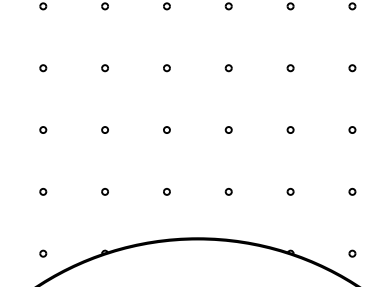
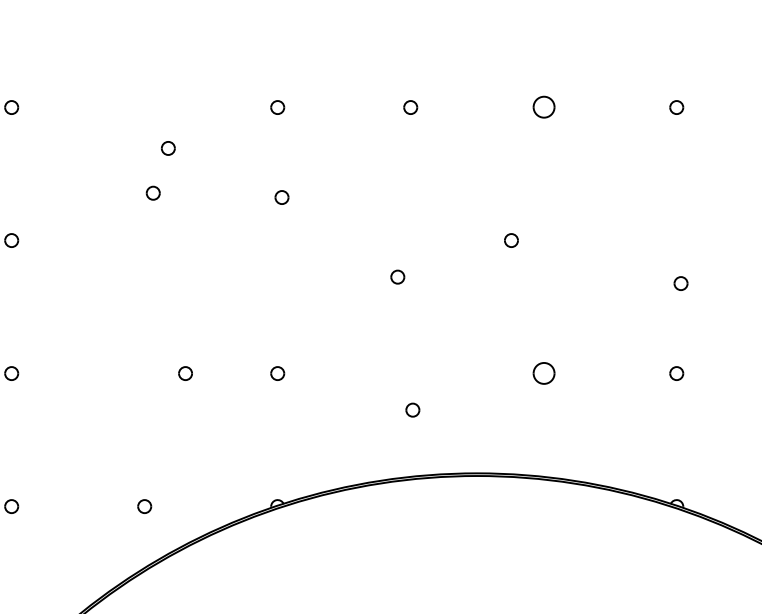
part: (43, 68) -> (168, 149), moved
part: (228, 68) -> (543, 108), size x1.6
part: (43, 129) -> (153, 192), moved
part: (104, 129) -> (280, 196), moved
part: (166, 129) -> (396, 275), moved
part: (228, 129) -> (510, 239), moved
part: (290, 129) -> (680, 282), moved
part: (43, 191) -> (186, 372), moved
part: (166, 191) -> (411, 409), moved
part: (228, 191) -> (543, 372), size x1.6

